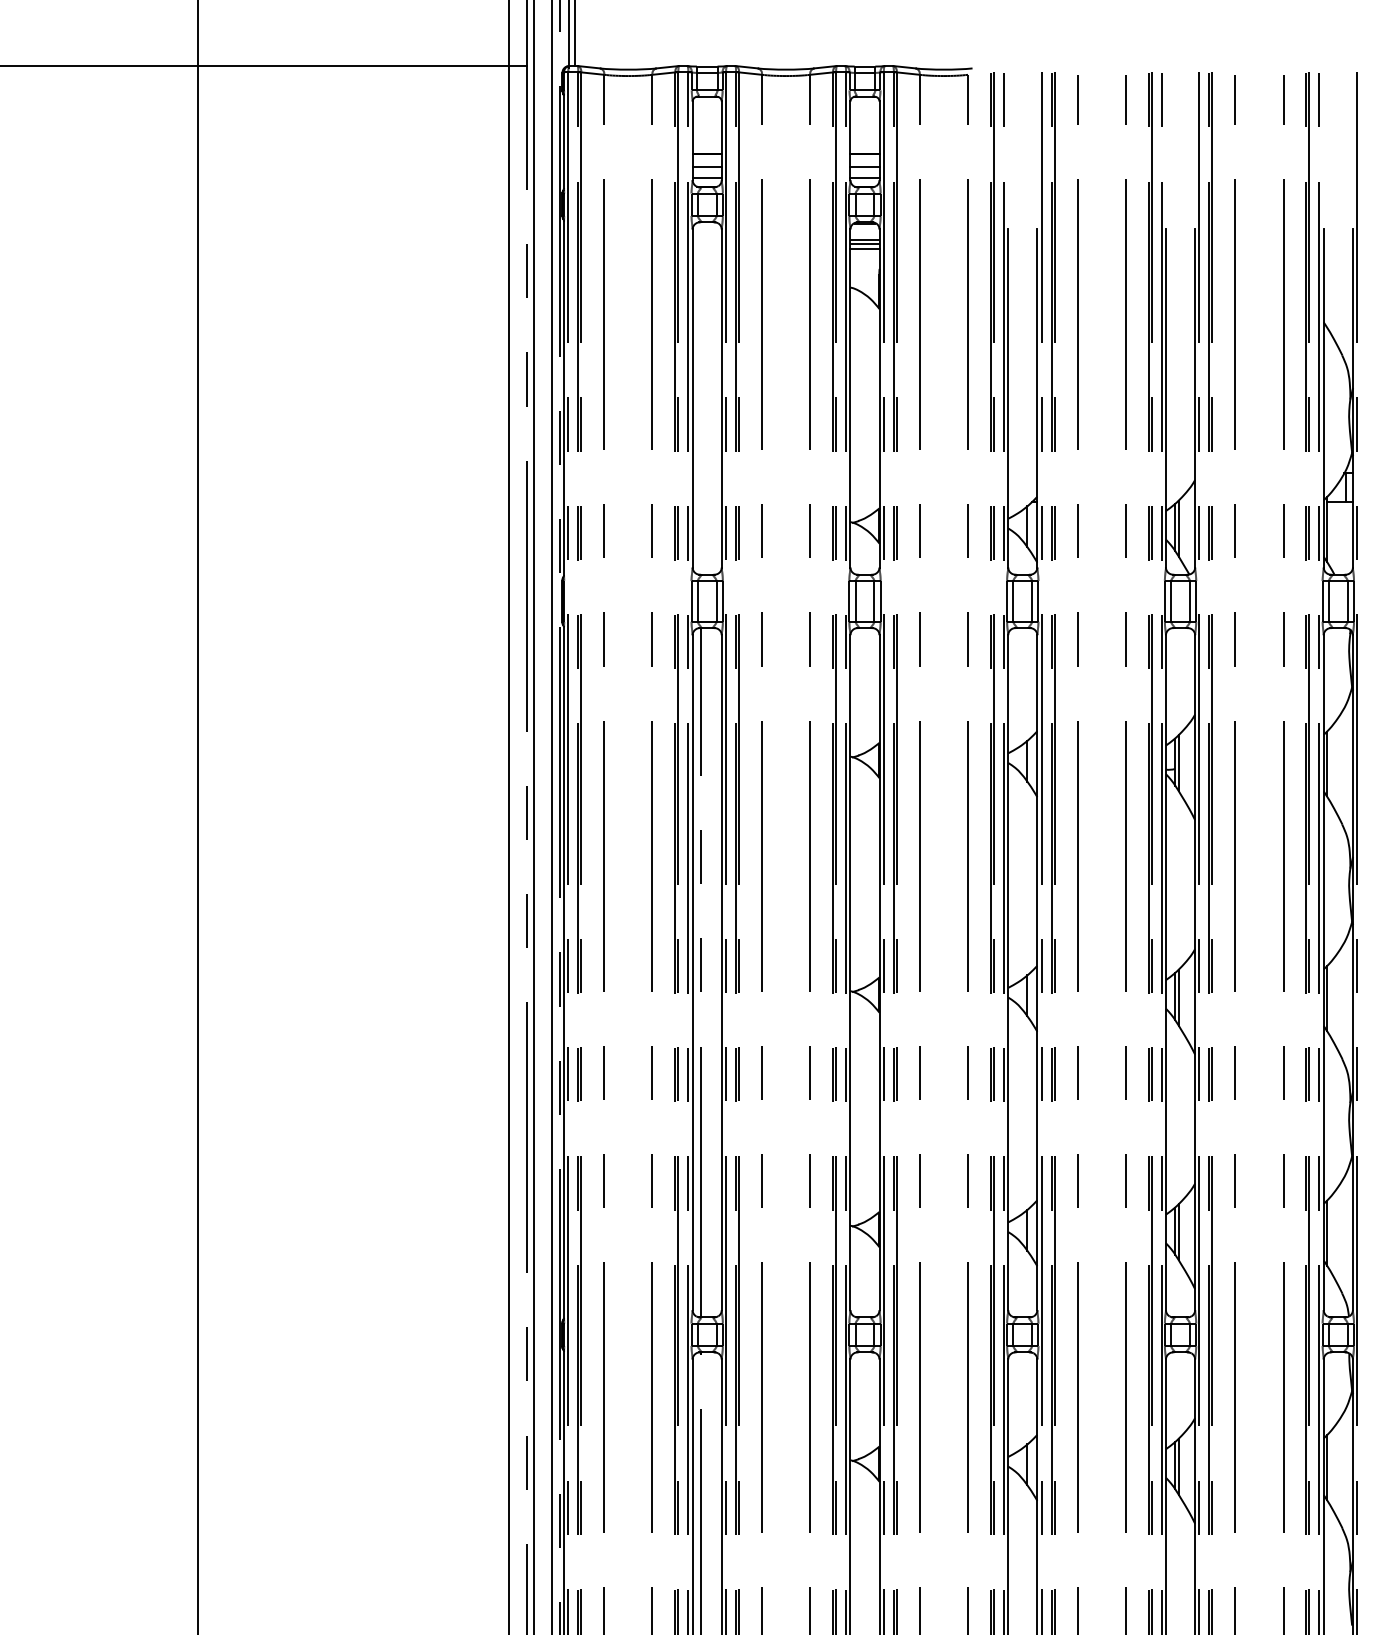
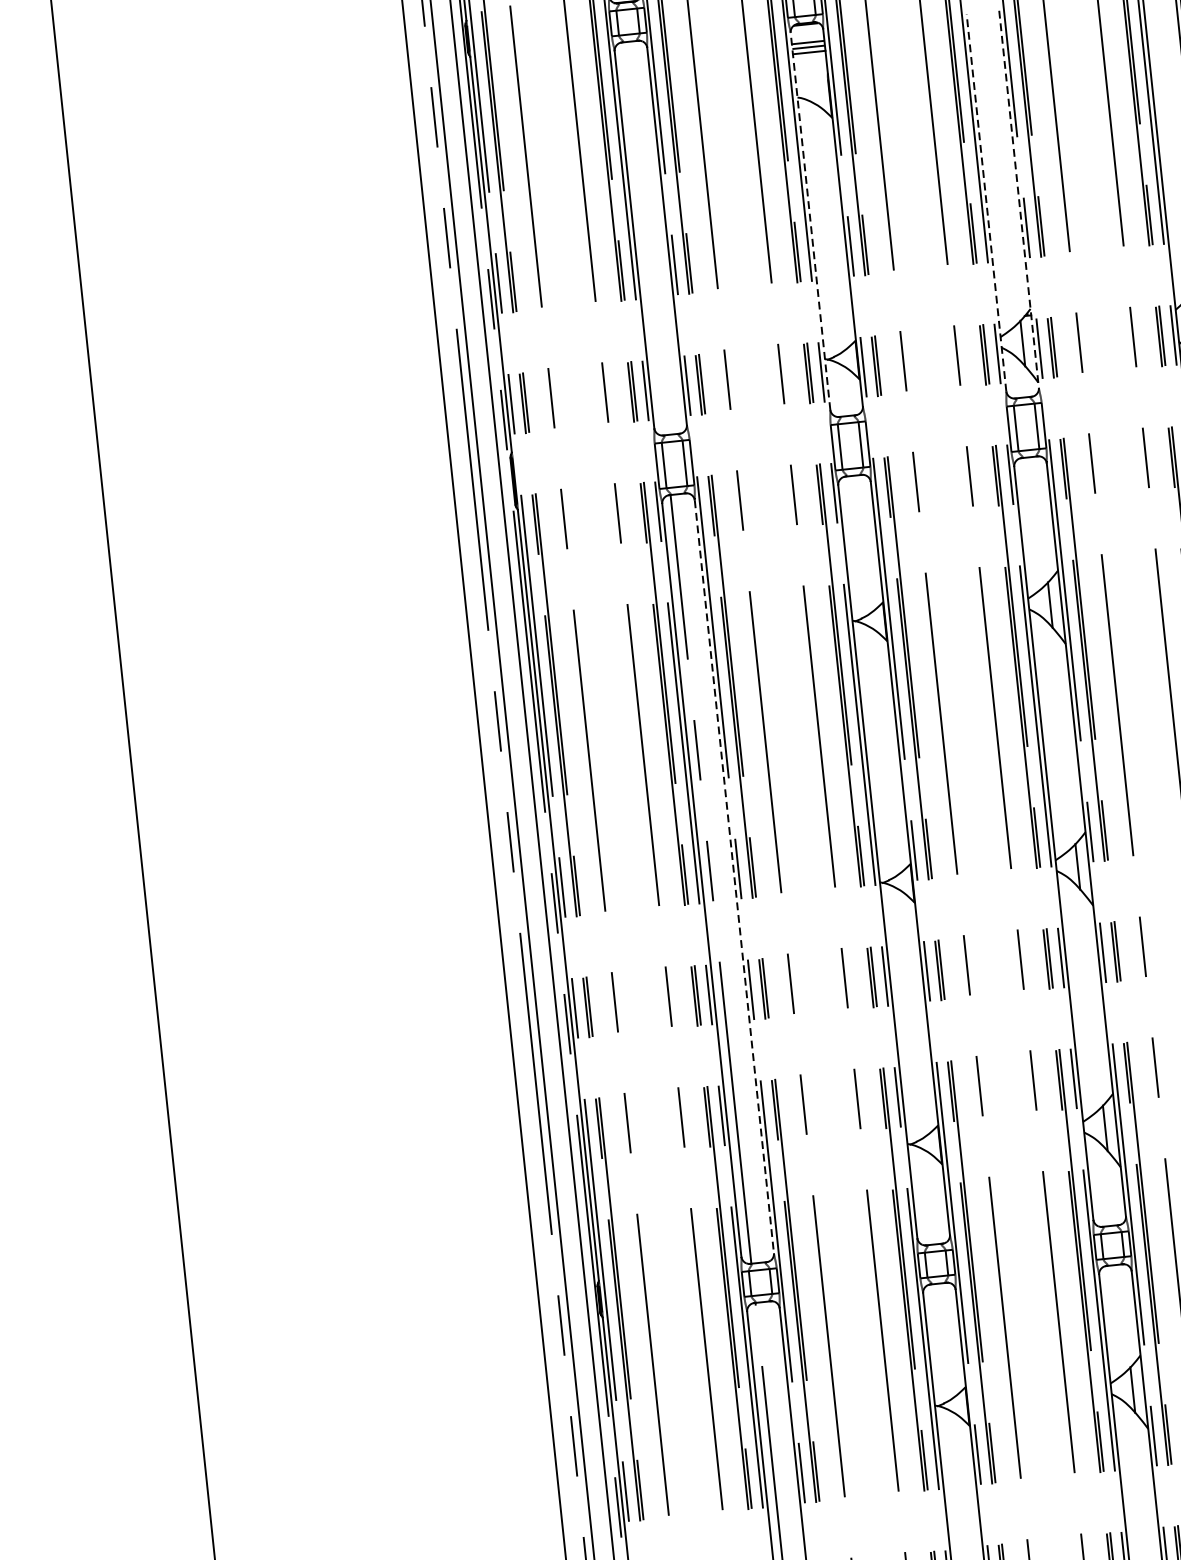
line: (850, 398) -> (810, 221), solid -> dashed
line: (1008, 398) -> (986, 202), solid -> dashed
line: (1037, 399) -> (1019, 200), solid -> dashed
line: (721, 972) -> (734, 876), solid -> dashed

